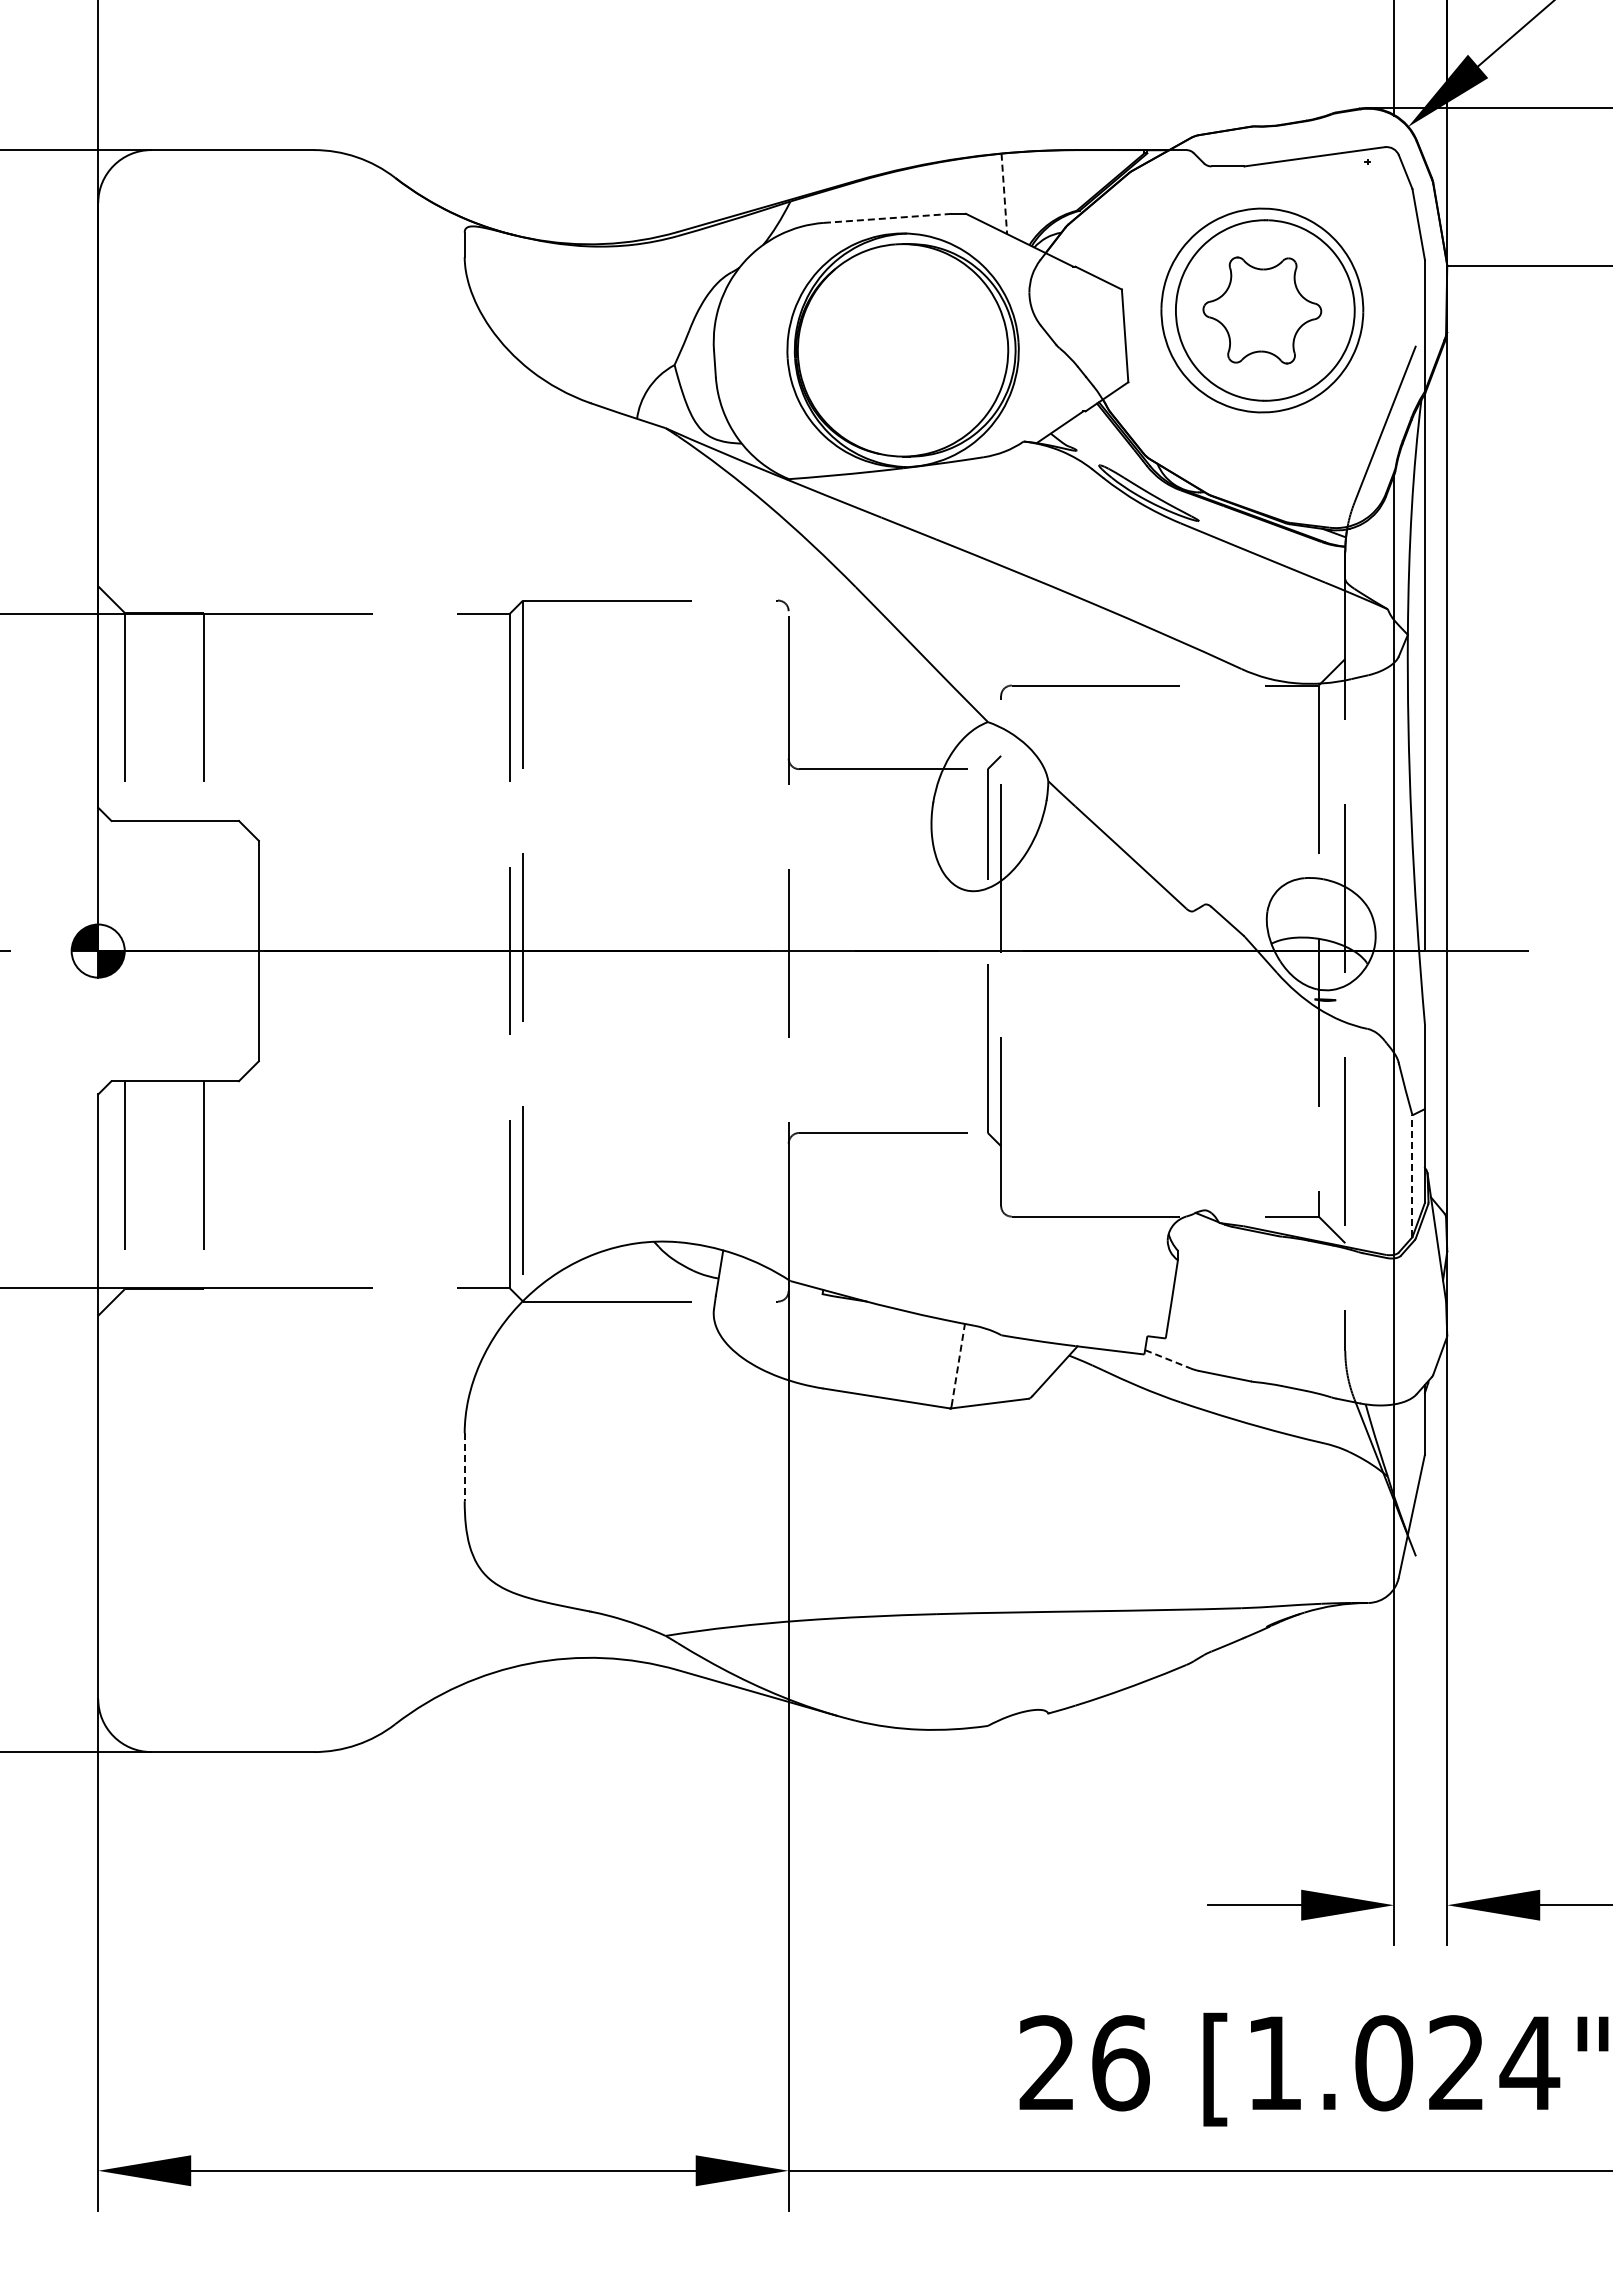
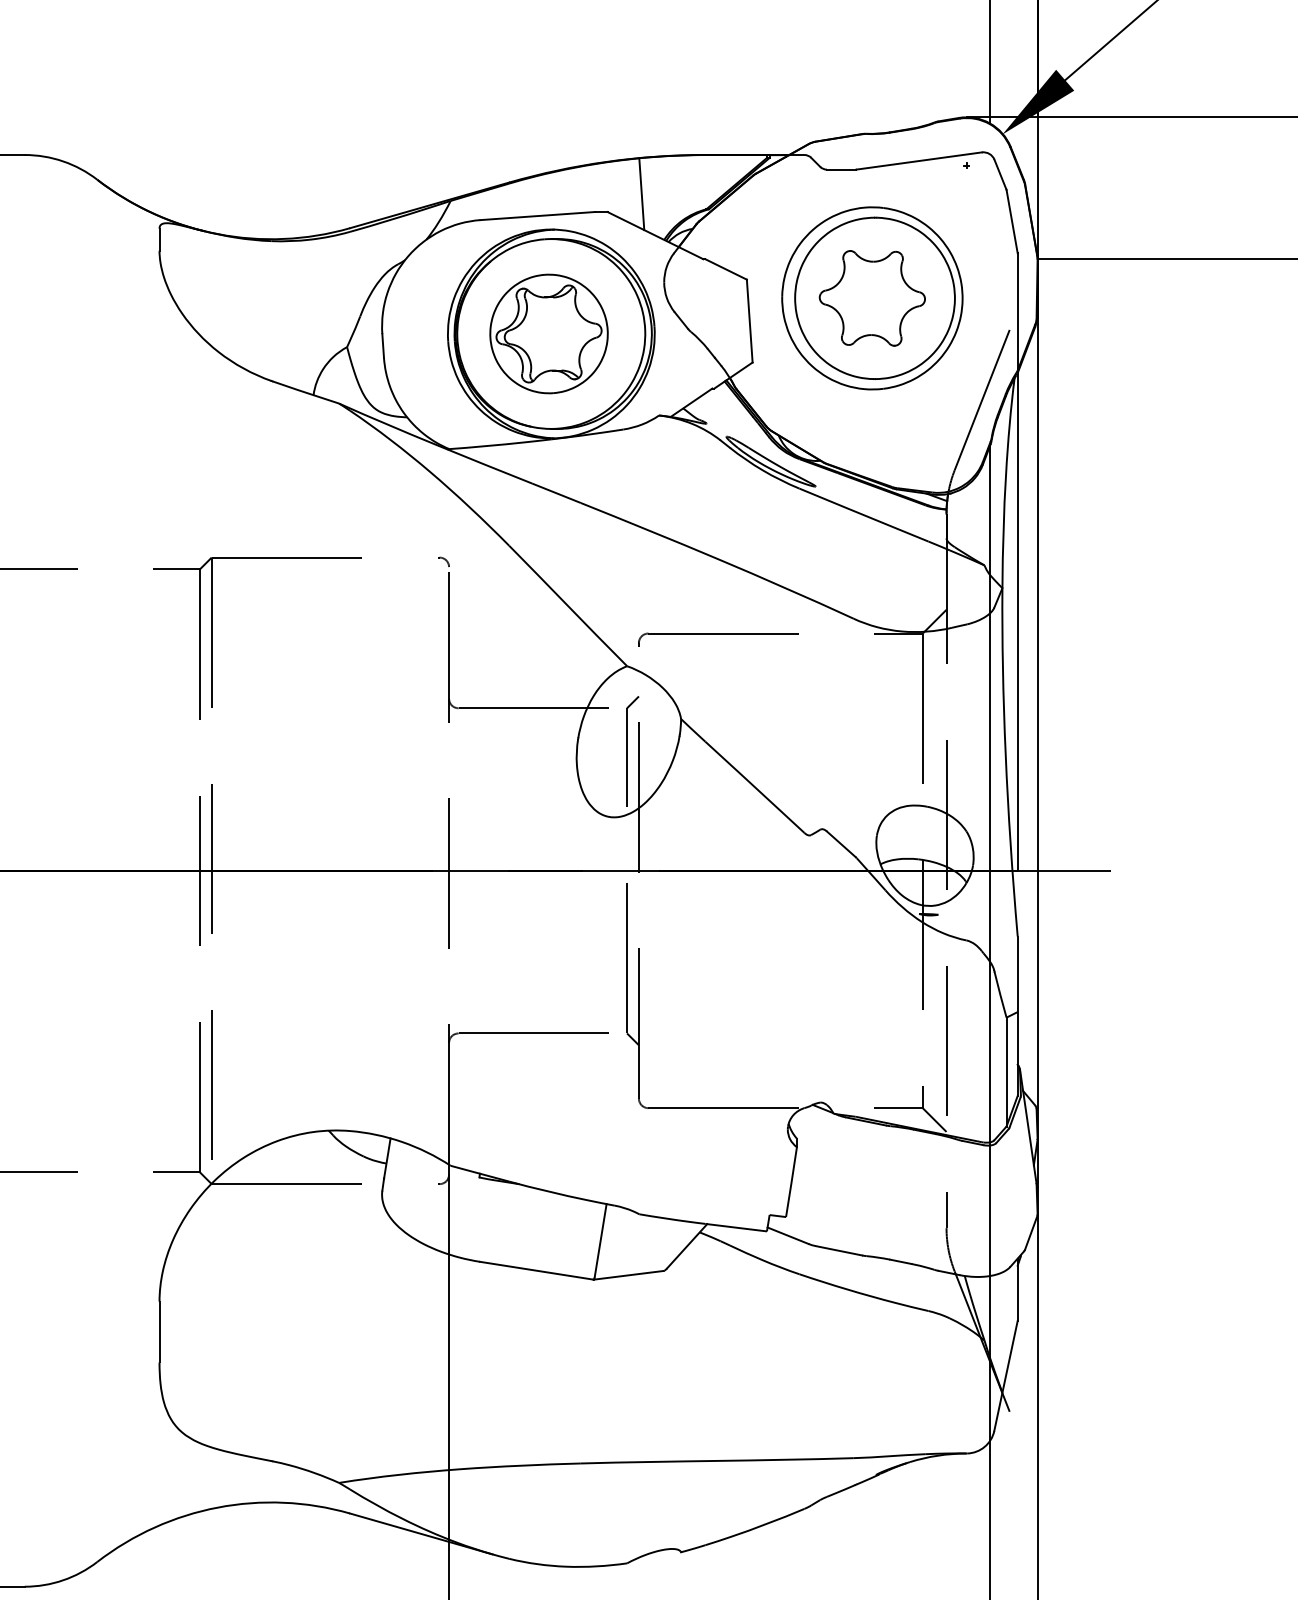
line: (1004, 194) -> (641, 194), dashed -> solid
line: (887, 218) -> (537, 216), dashed -> solid
part: (900, 350) -> (549, 334), added
line: (1412, 1176) -> (1006, 1072), dashed -> solid
line: (1167, 1359) -> (787, 1235), dashed -> solid
line: (958, 1364) -> (600, 1240), dashed -> solid
line: (464, 1467) -> (159, 1332), dashed -> solid

